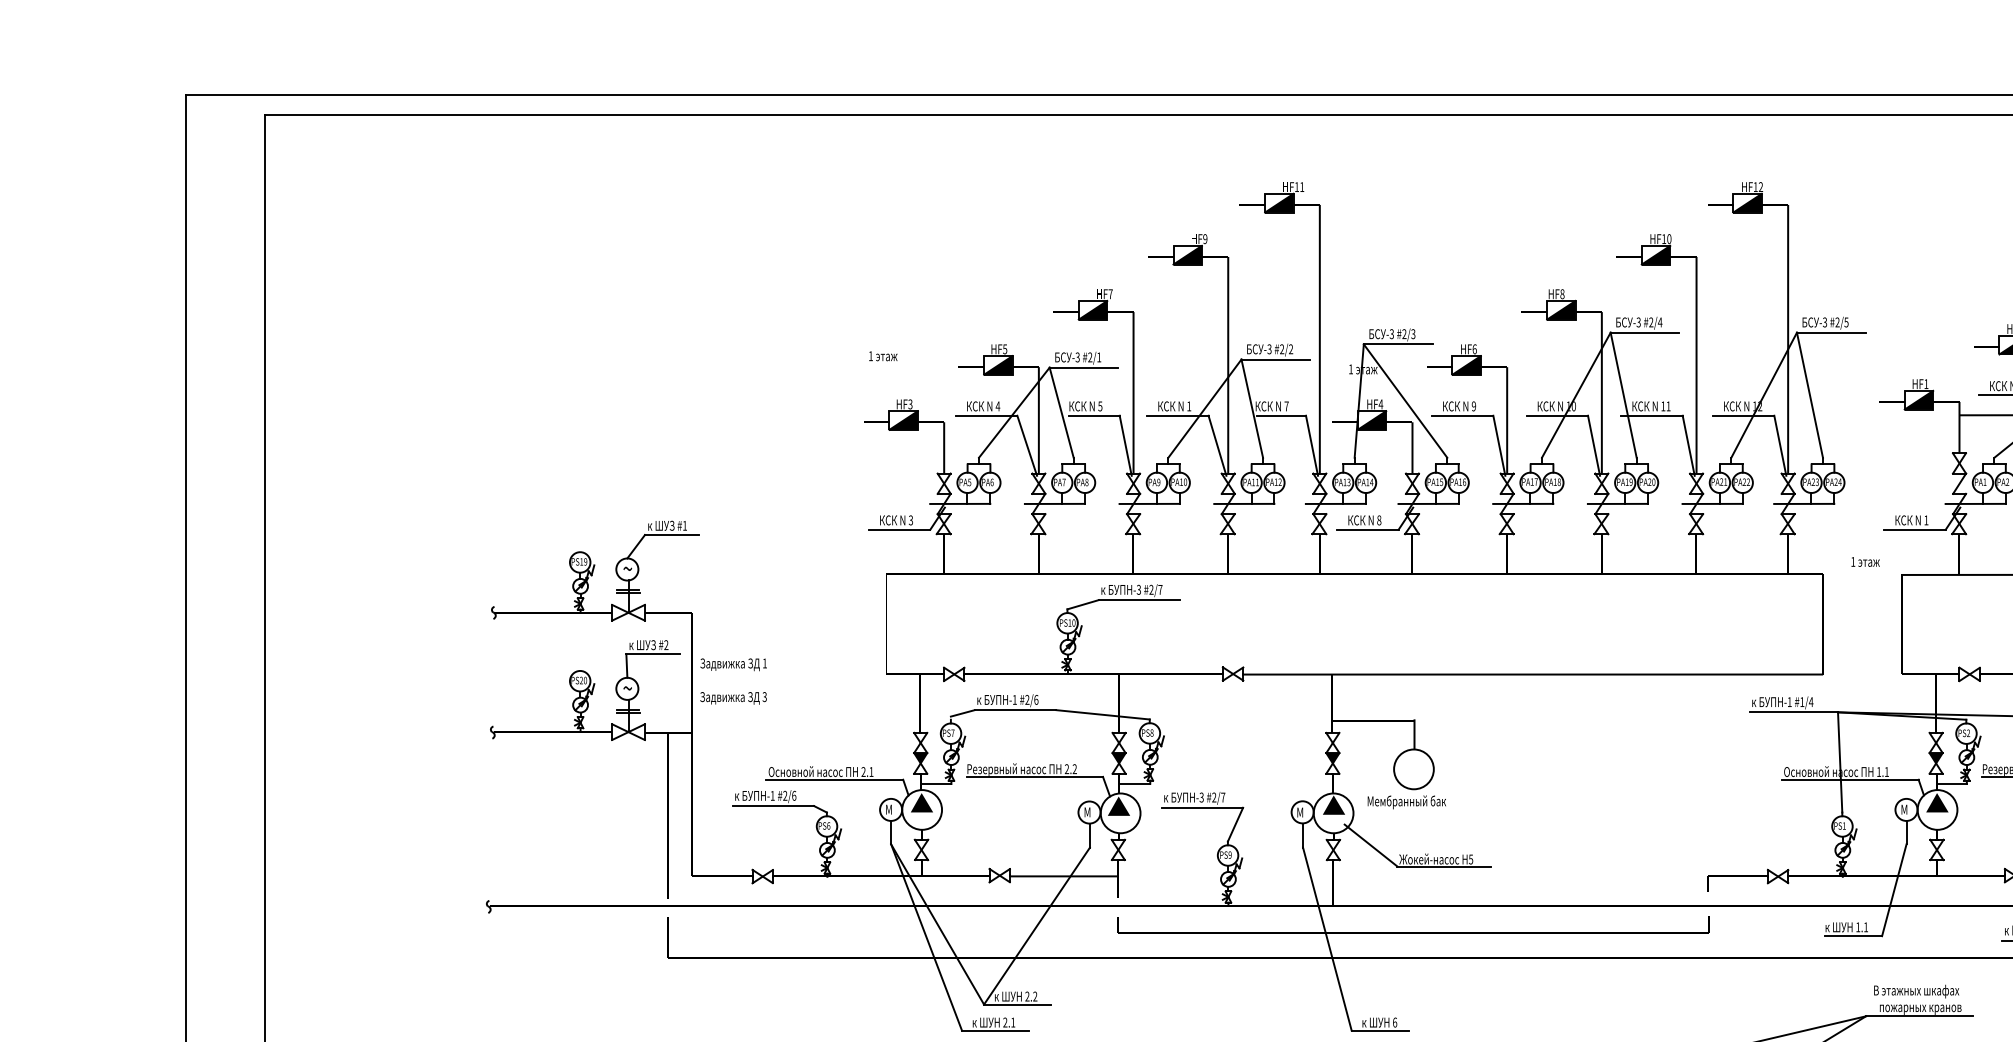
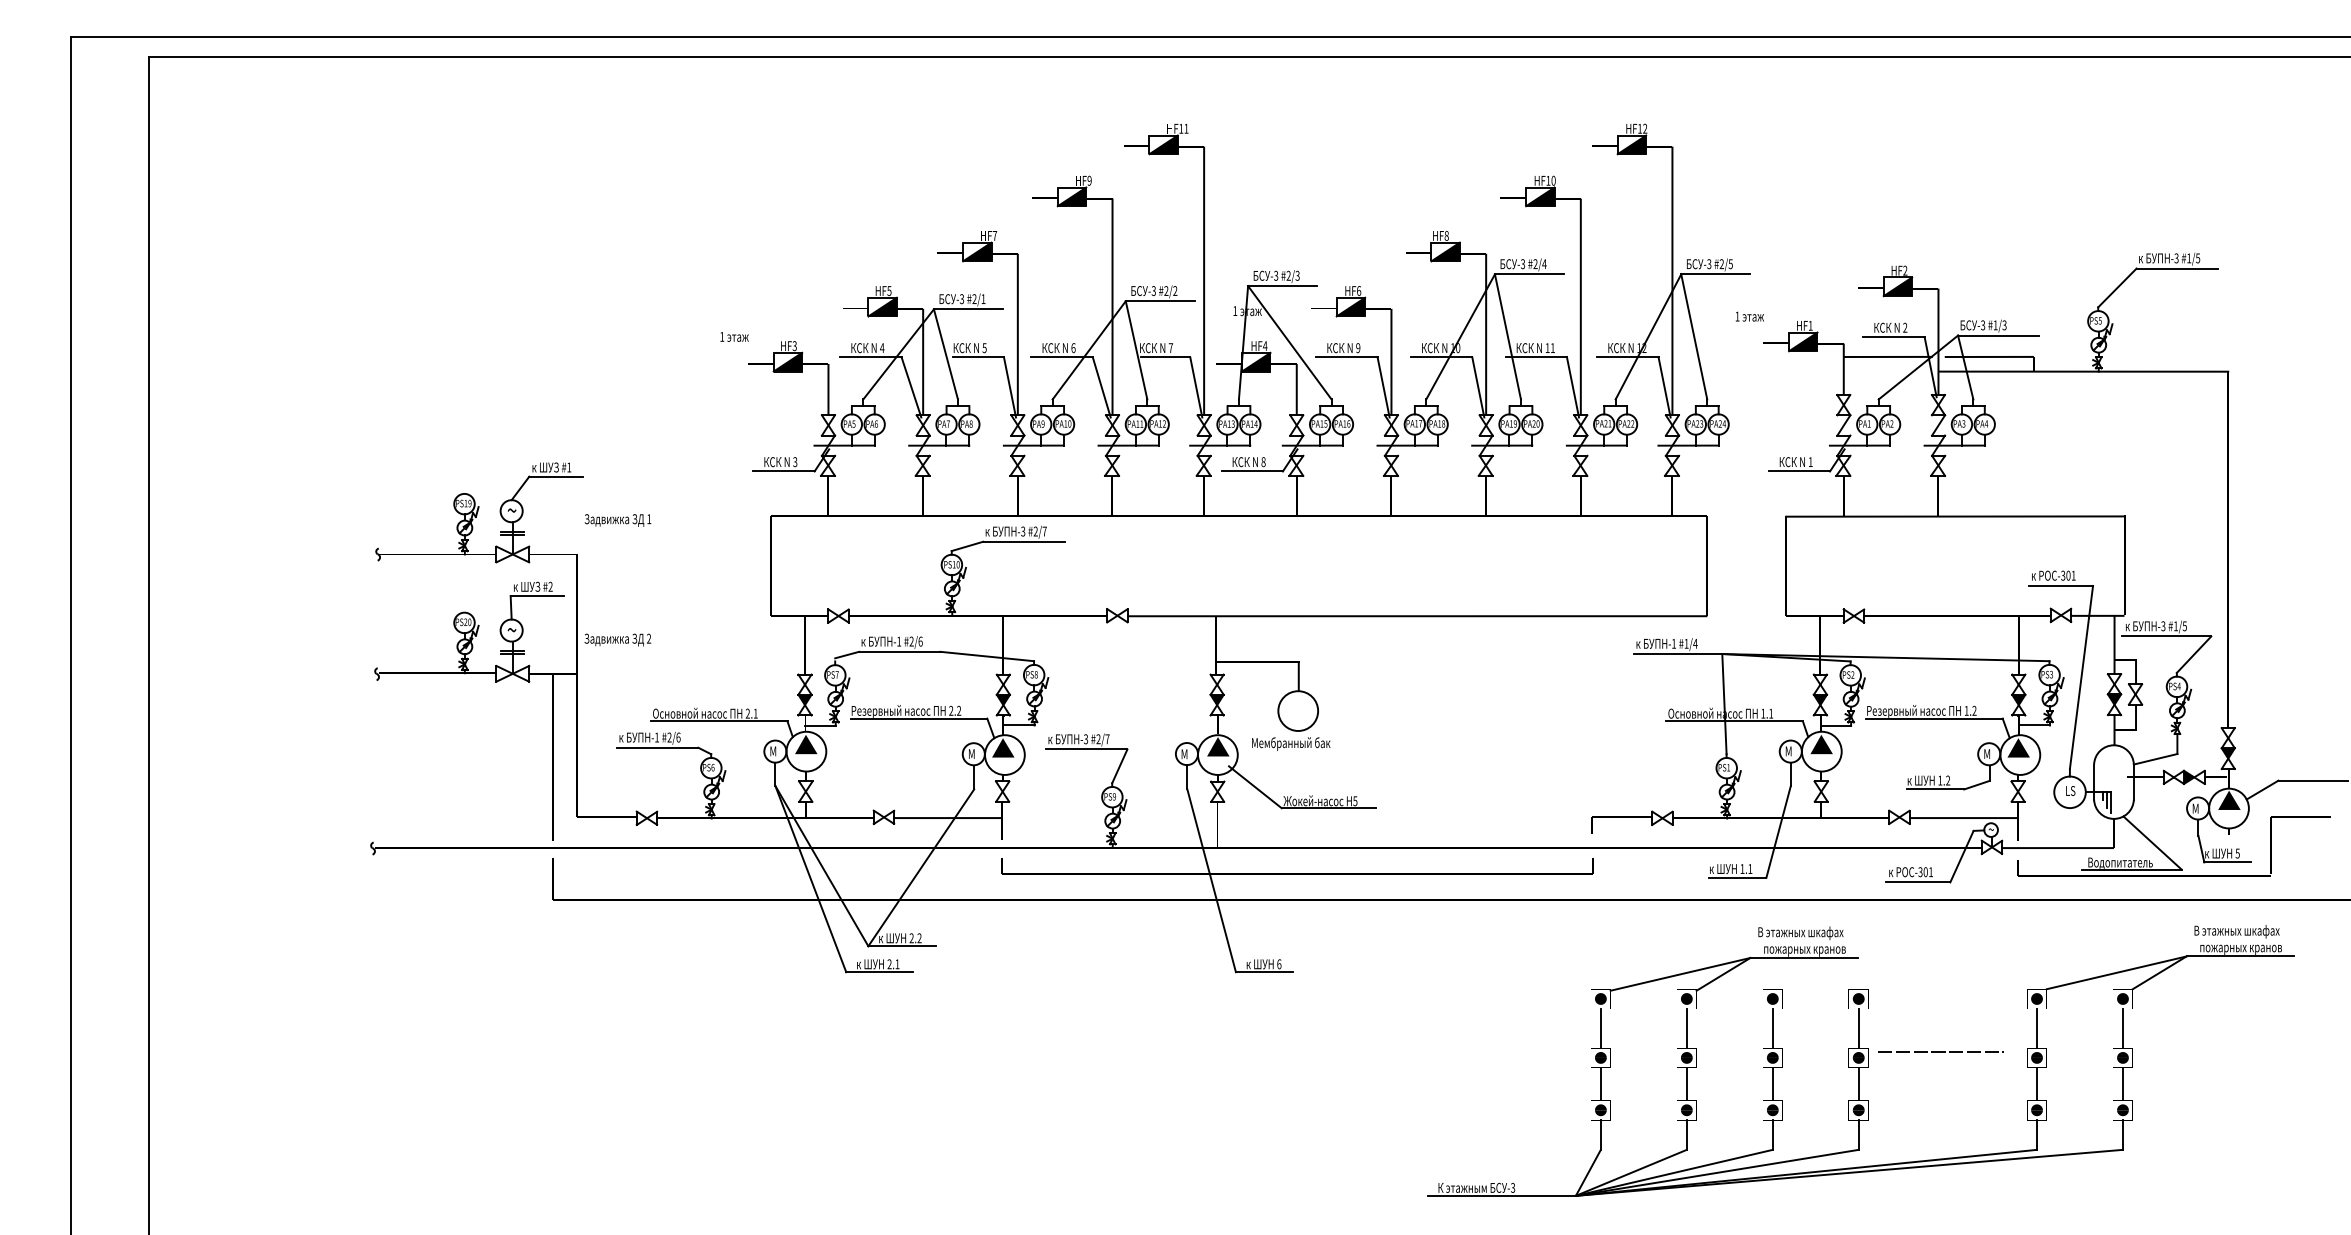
text: (883, 355) -> (734, 336), moved
text: (1189, 406) -> (1073, 348), 1 -> 6
text: (1865, 561) -> (1749, 316), moved
text: (733, 664) -> (617, 520), moved
text: (765, 697) -> (649, 639), 3 -> 2

